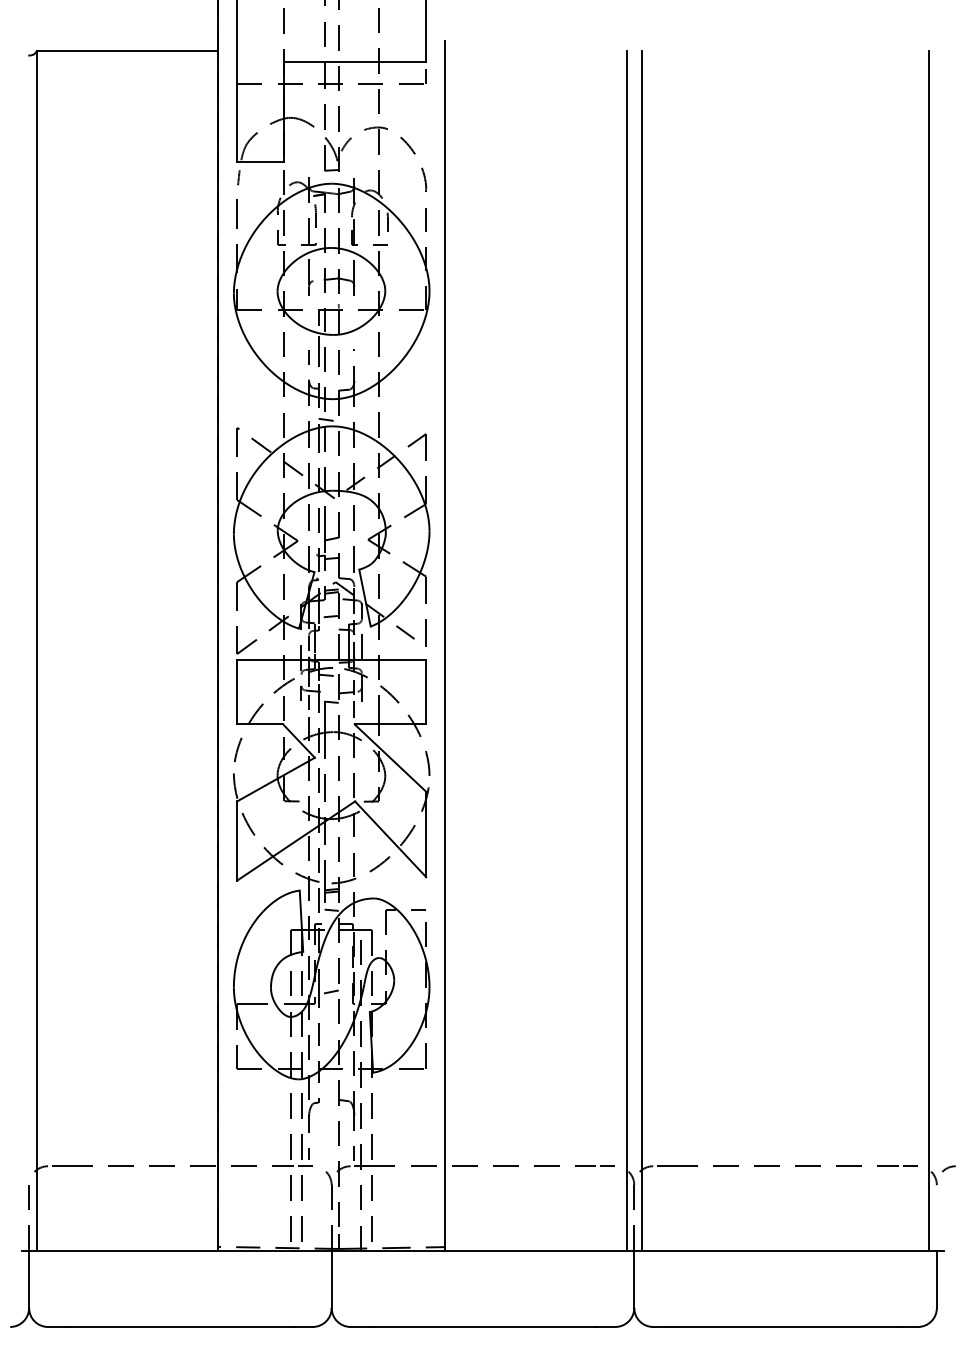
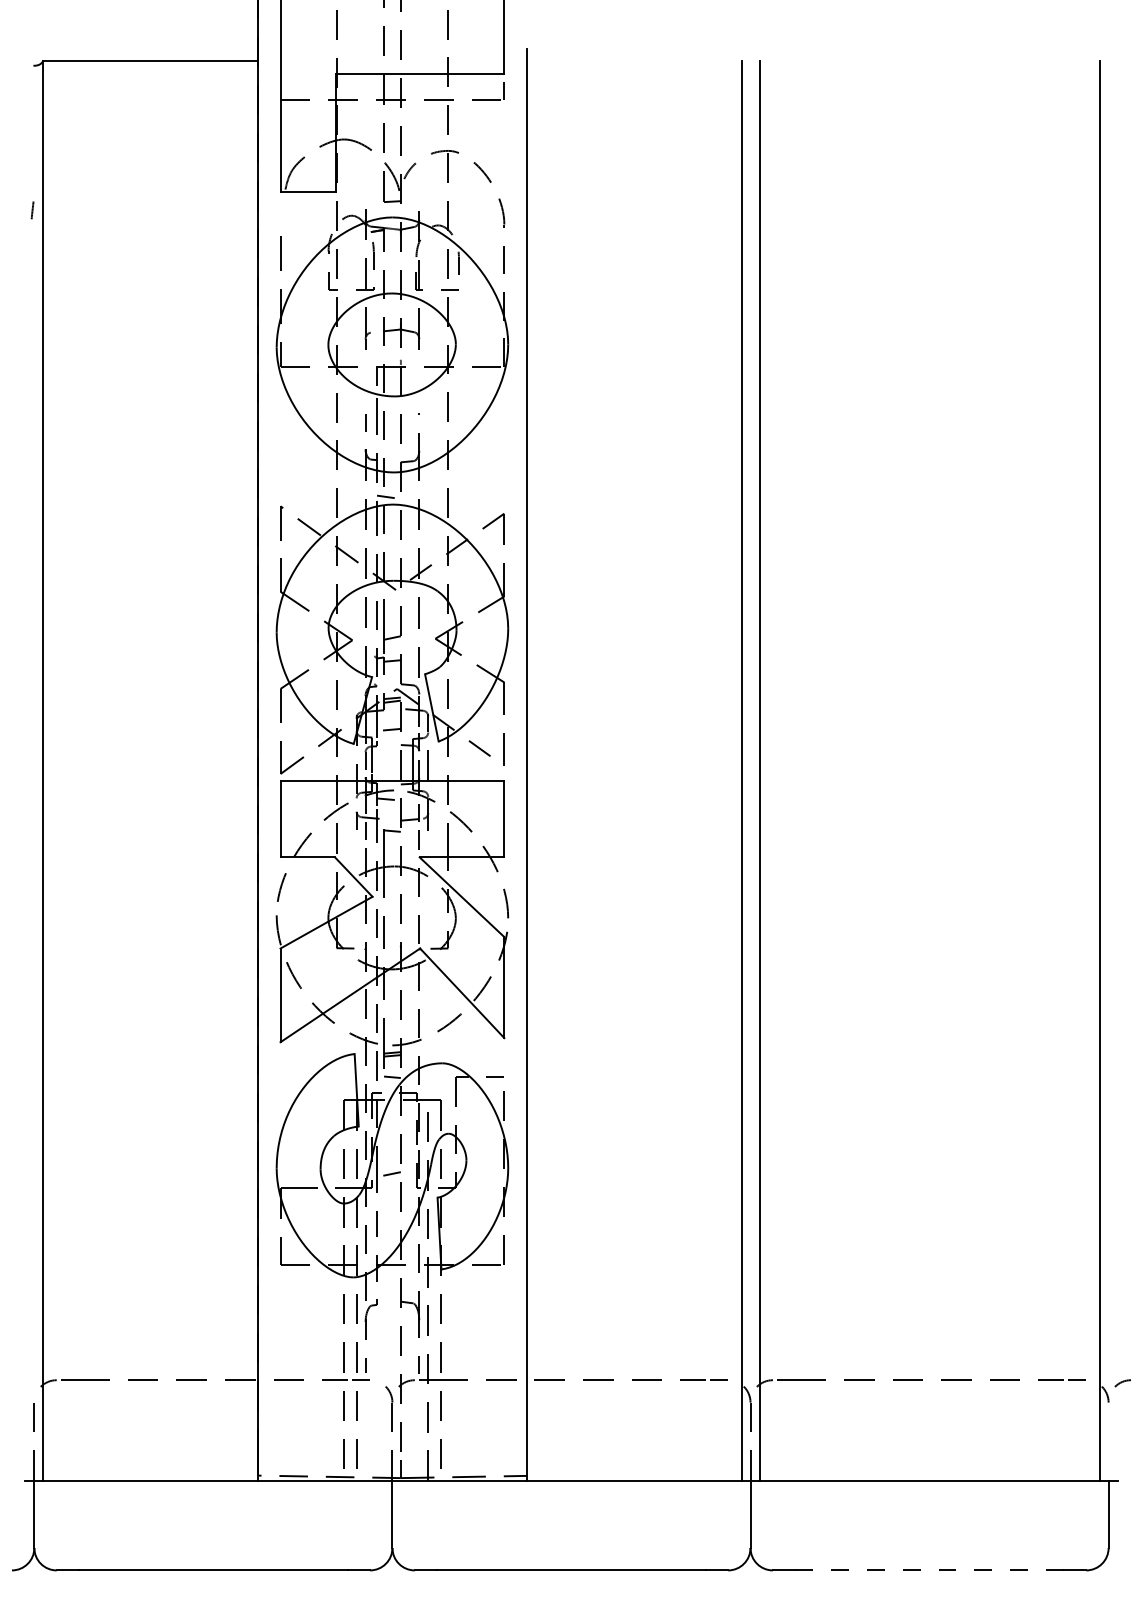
line: (238, 177) -> (32, 210), moved
line: (786, 1327) -> (930, 1570), solid -> dashed

